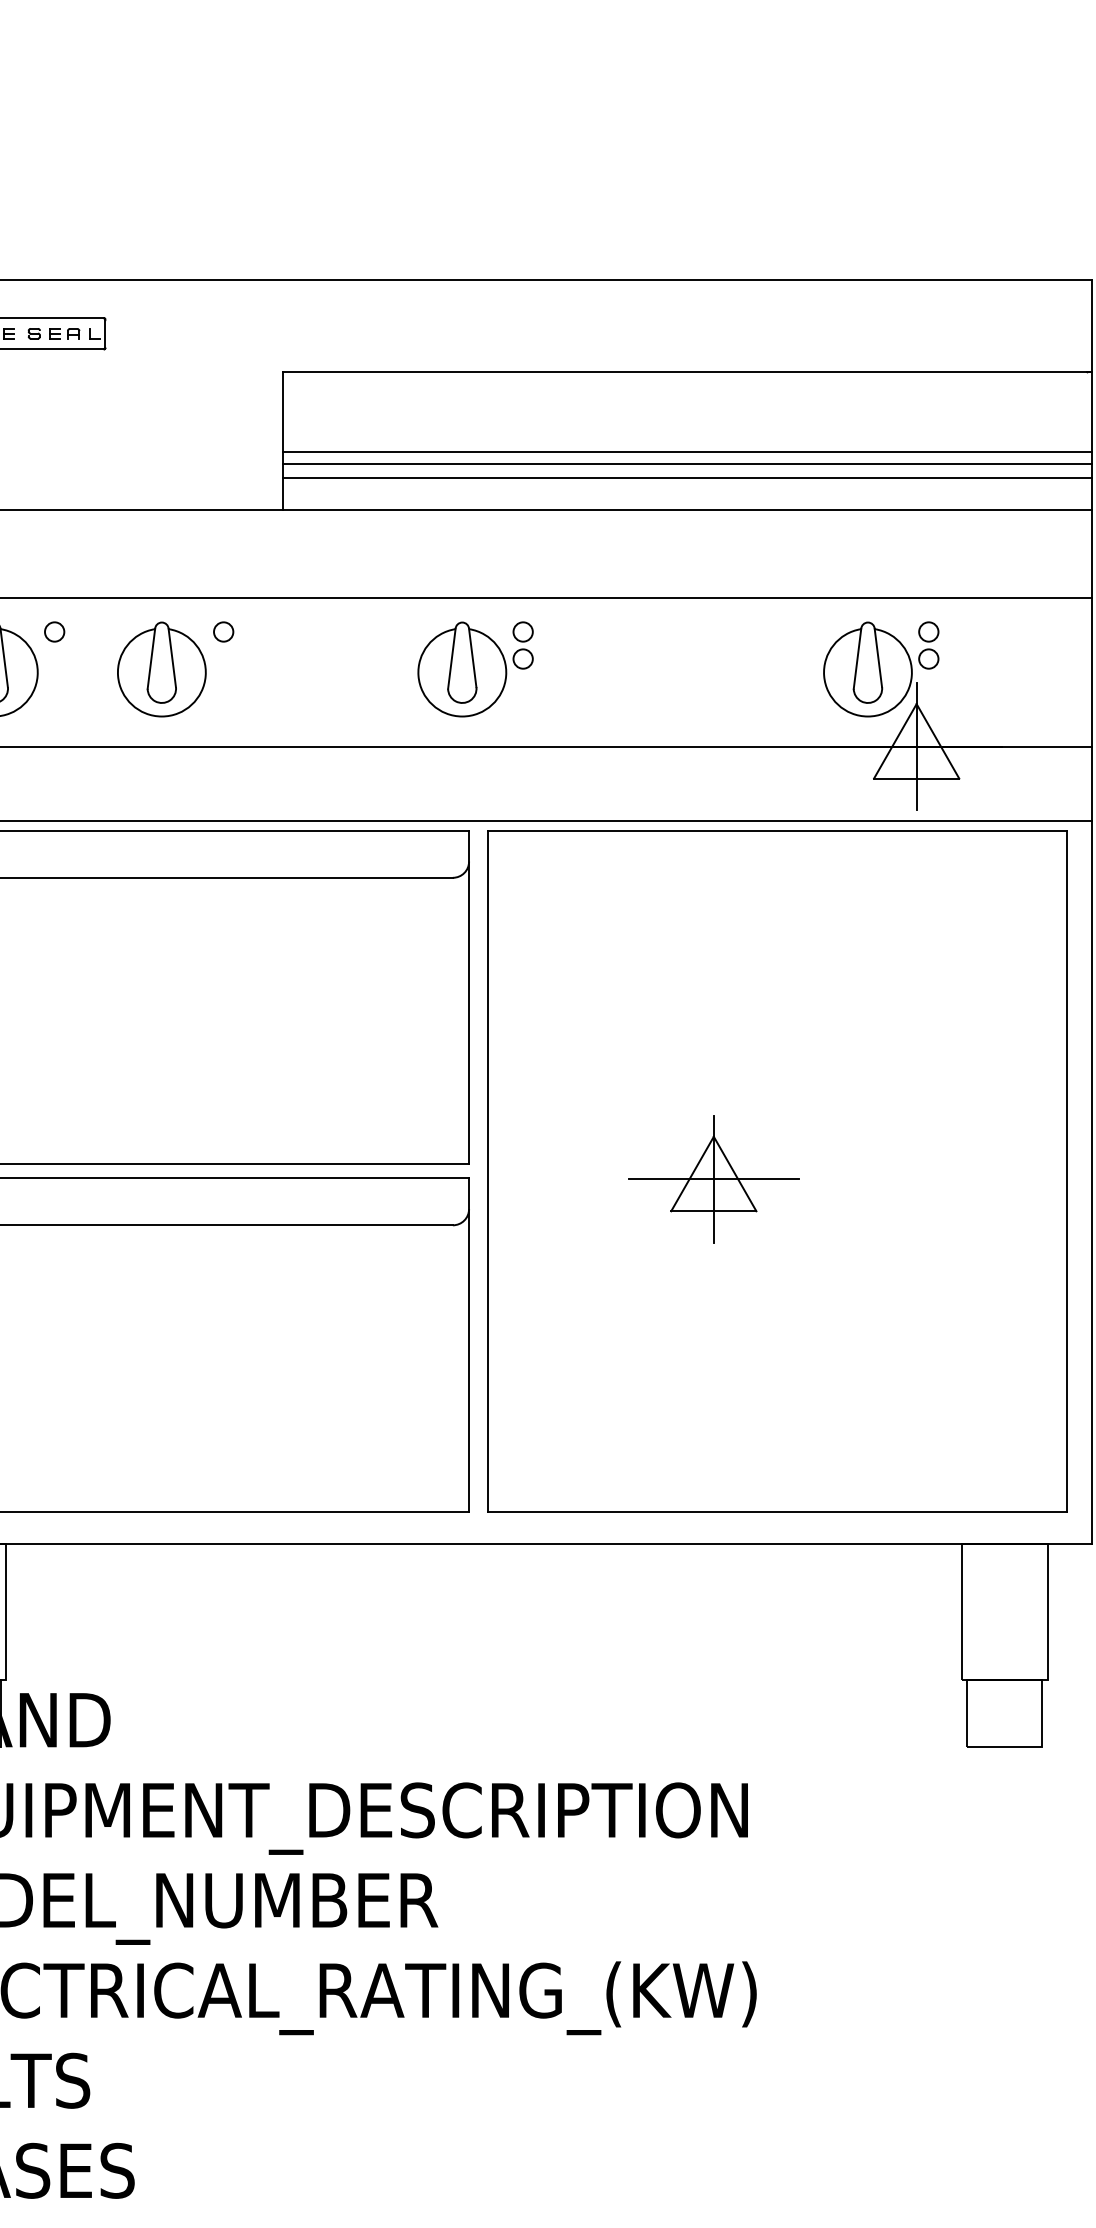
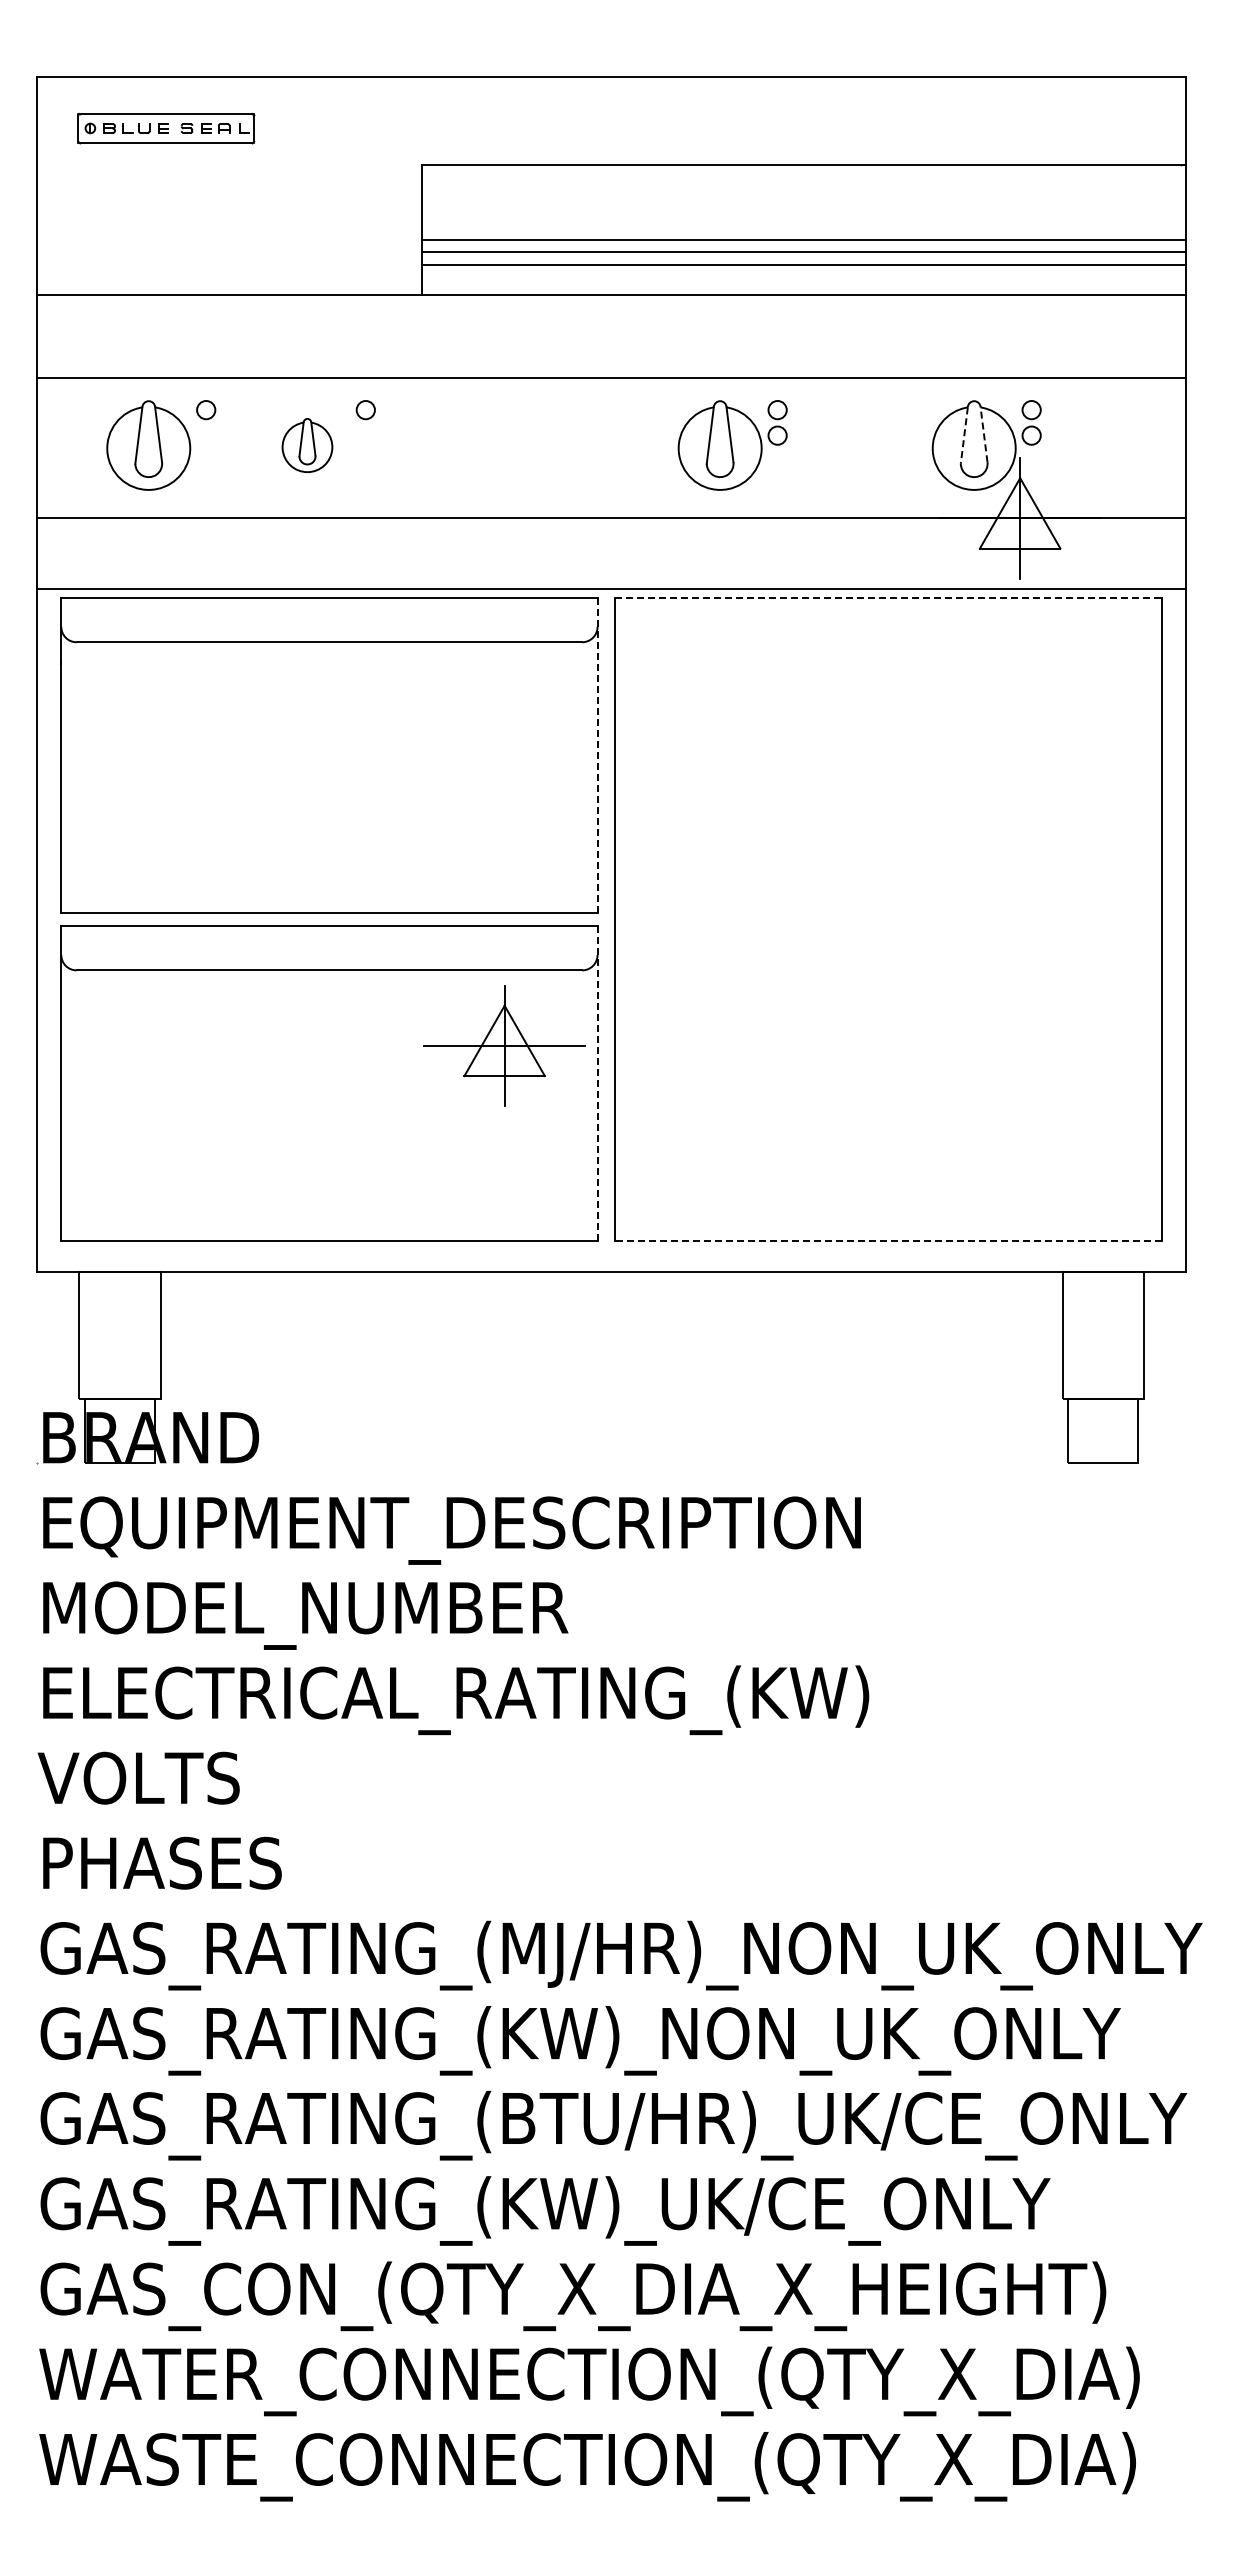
line: (878, 657) -> (984, 434), solid -> dashed
line: (857, 659) -> (964, 436), solid -> dashed
part: (161, 669) -> (307, 445), size x0.6
part: (475, 669) -> (732, 445), moved
line: (778, 830) -> (889, 597), solid -> dashed
line: (469, 997) -> (597, 755), solid -> dashed
part: (713, 1178) -> (504, 1045), moved
line: (469, 1345) -> (597, 1083), solid -> dashed
line: (777, 1512) -> (888, 1241), solid -> dashed

